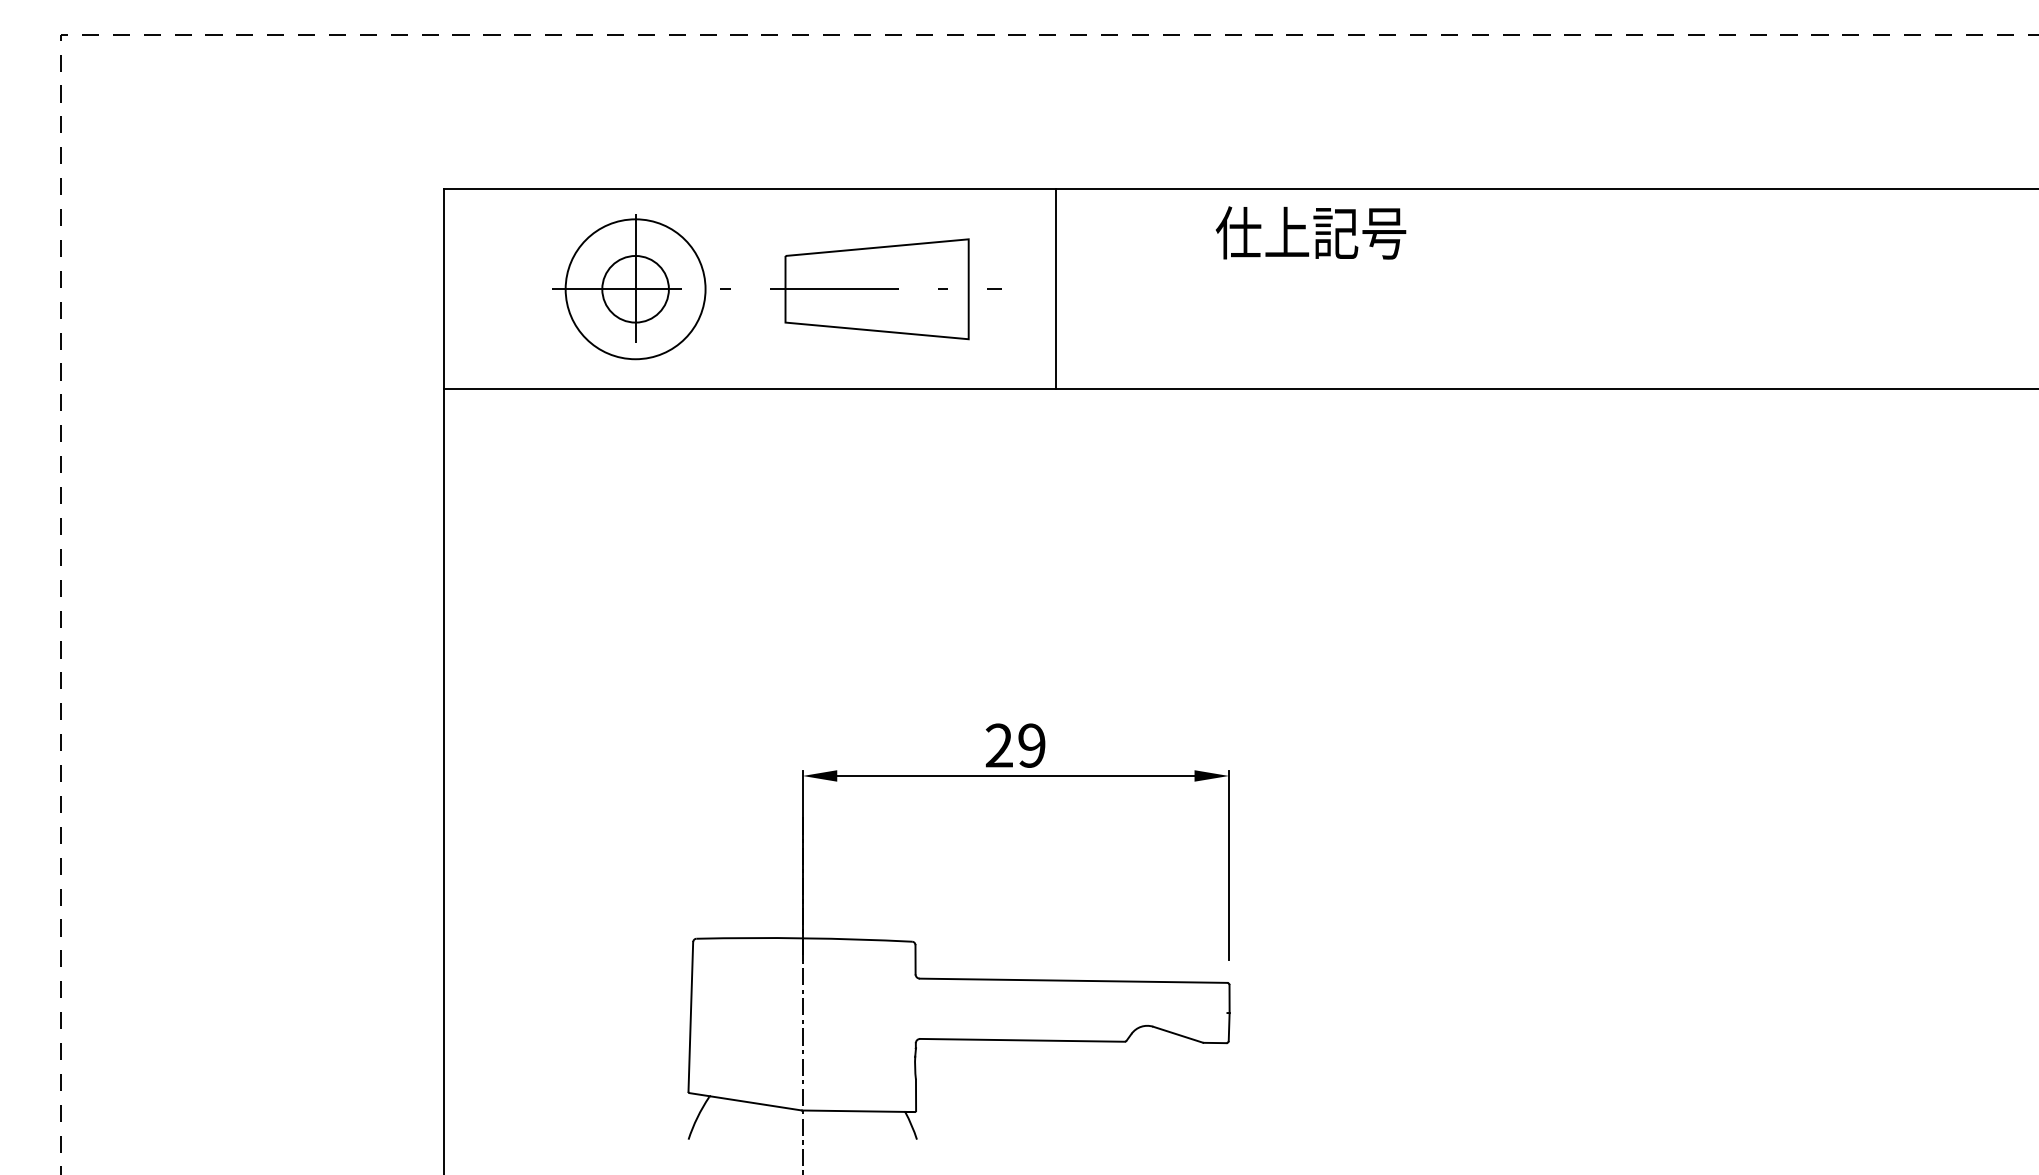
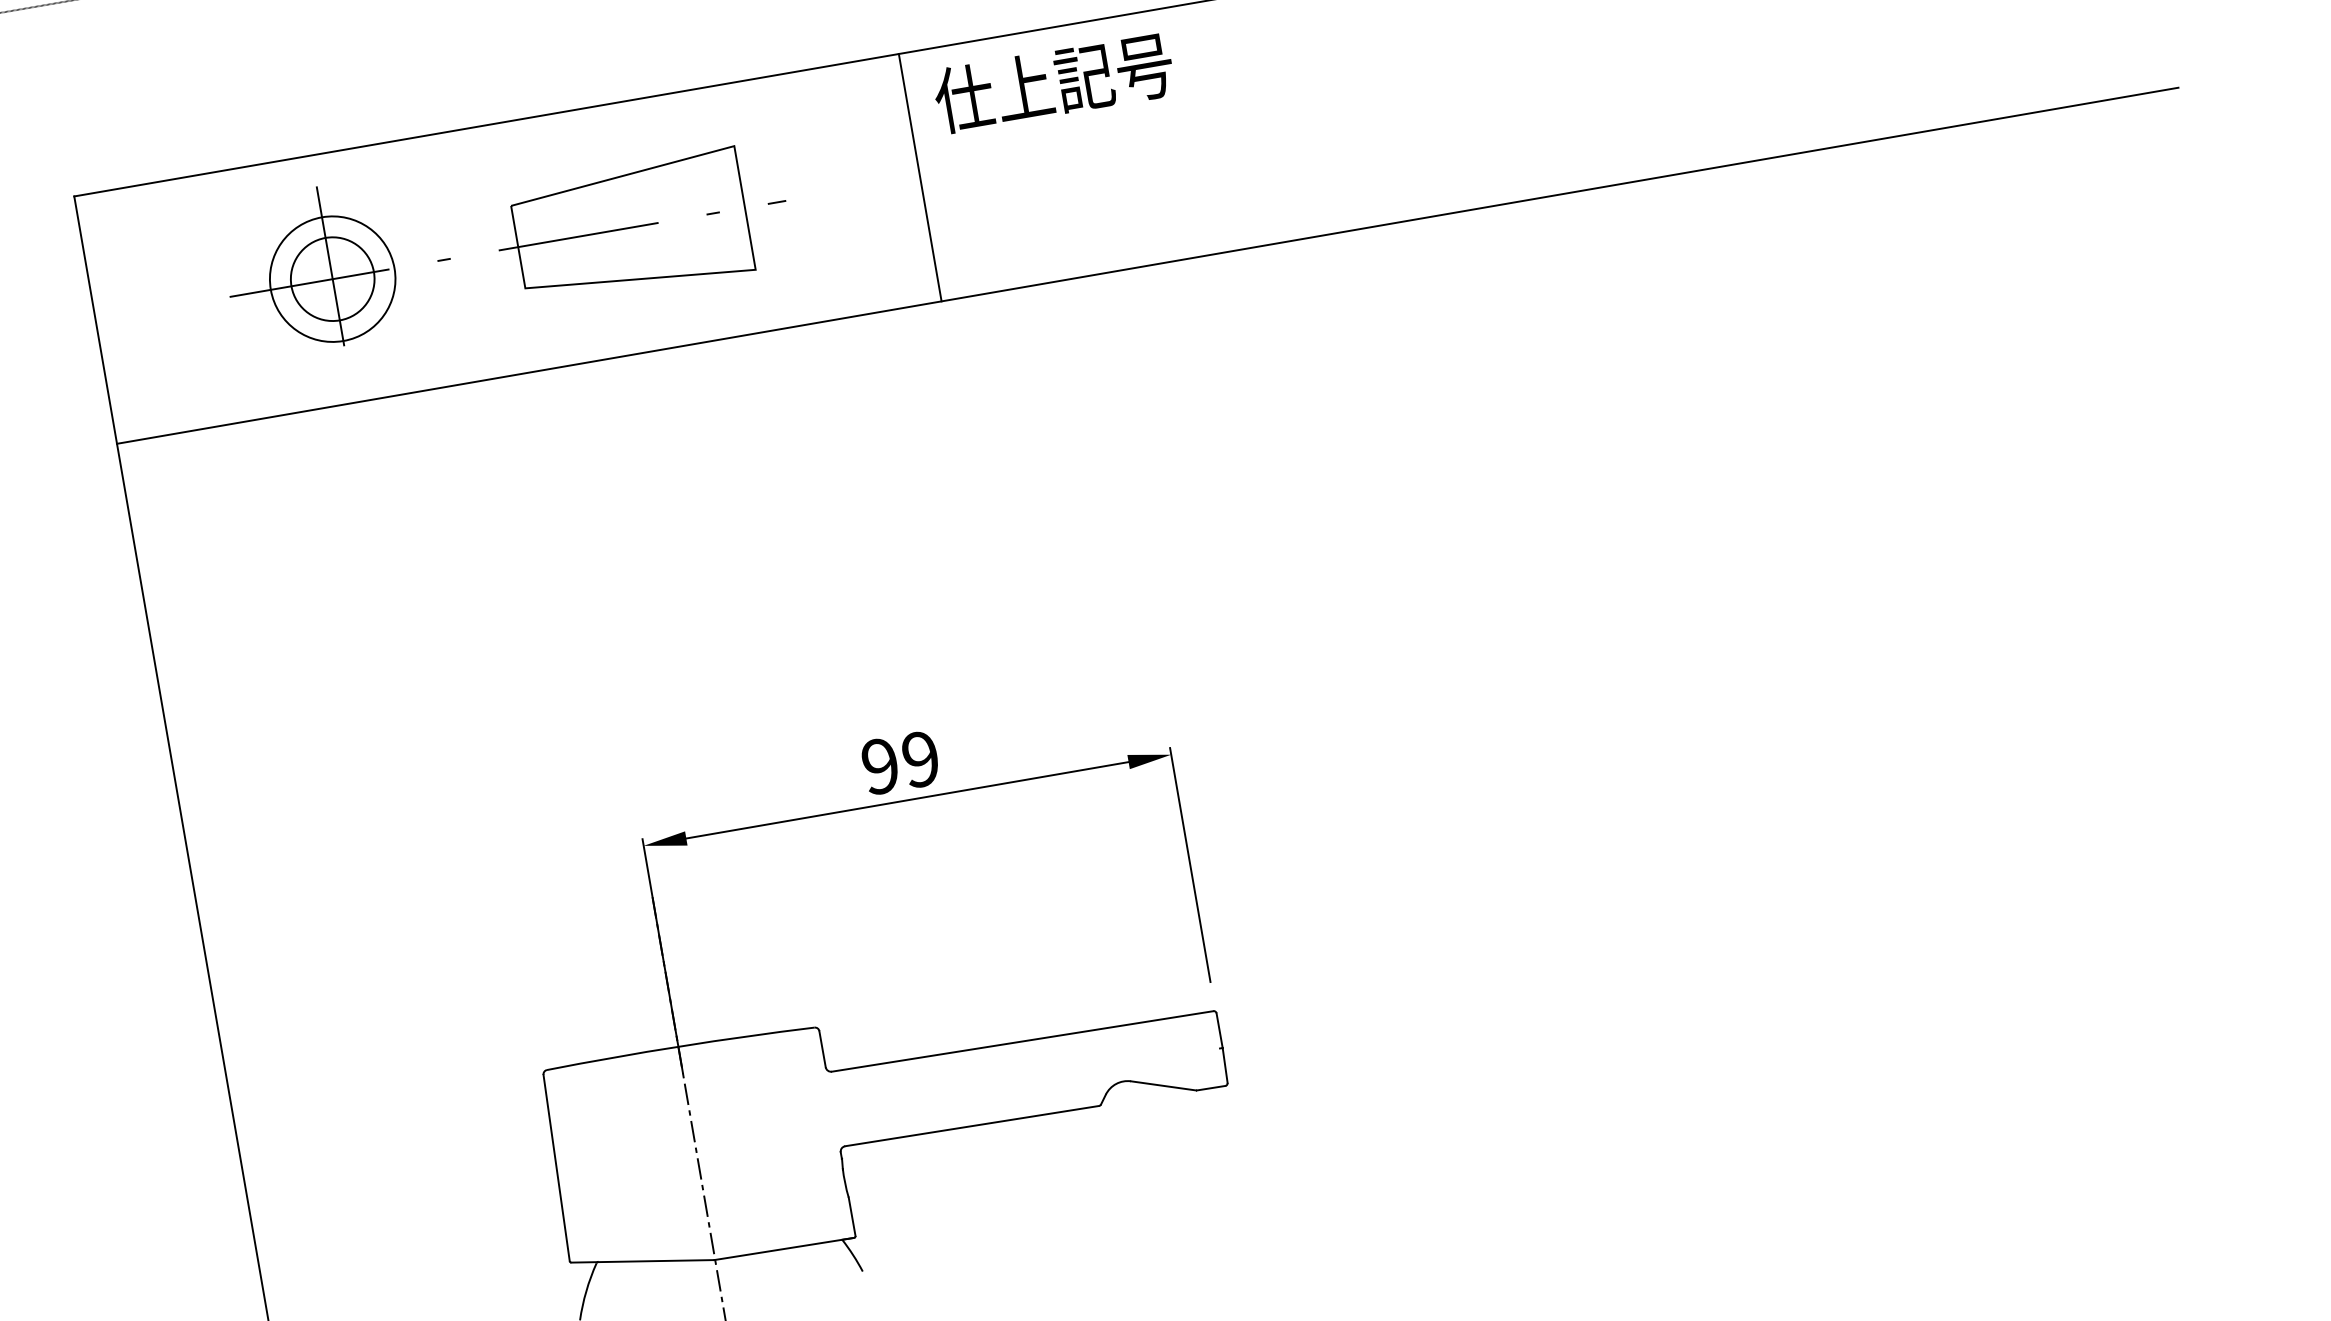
text: (1310, 232) -> (1053, 82), moved
circle: (635, 289) -> (332, 279), size x0.71
line: (1056, 289) -> (920, 177), moved
text: (998, 745) -> (879, 766), 29 -> 99

